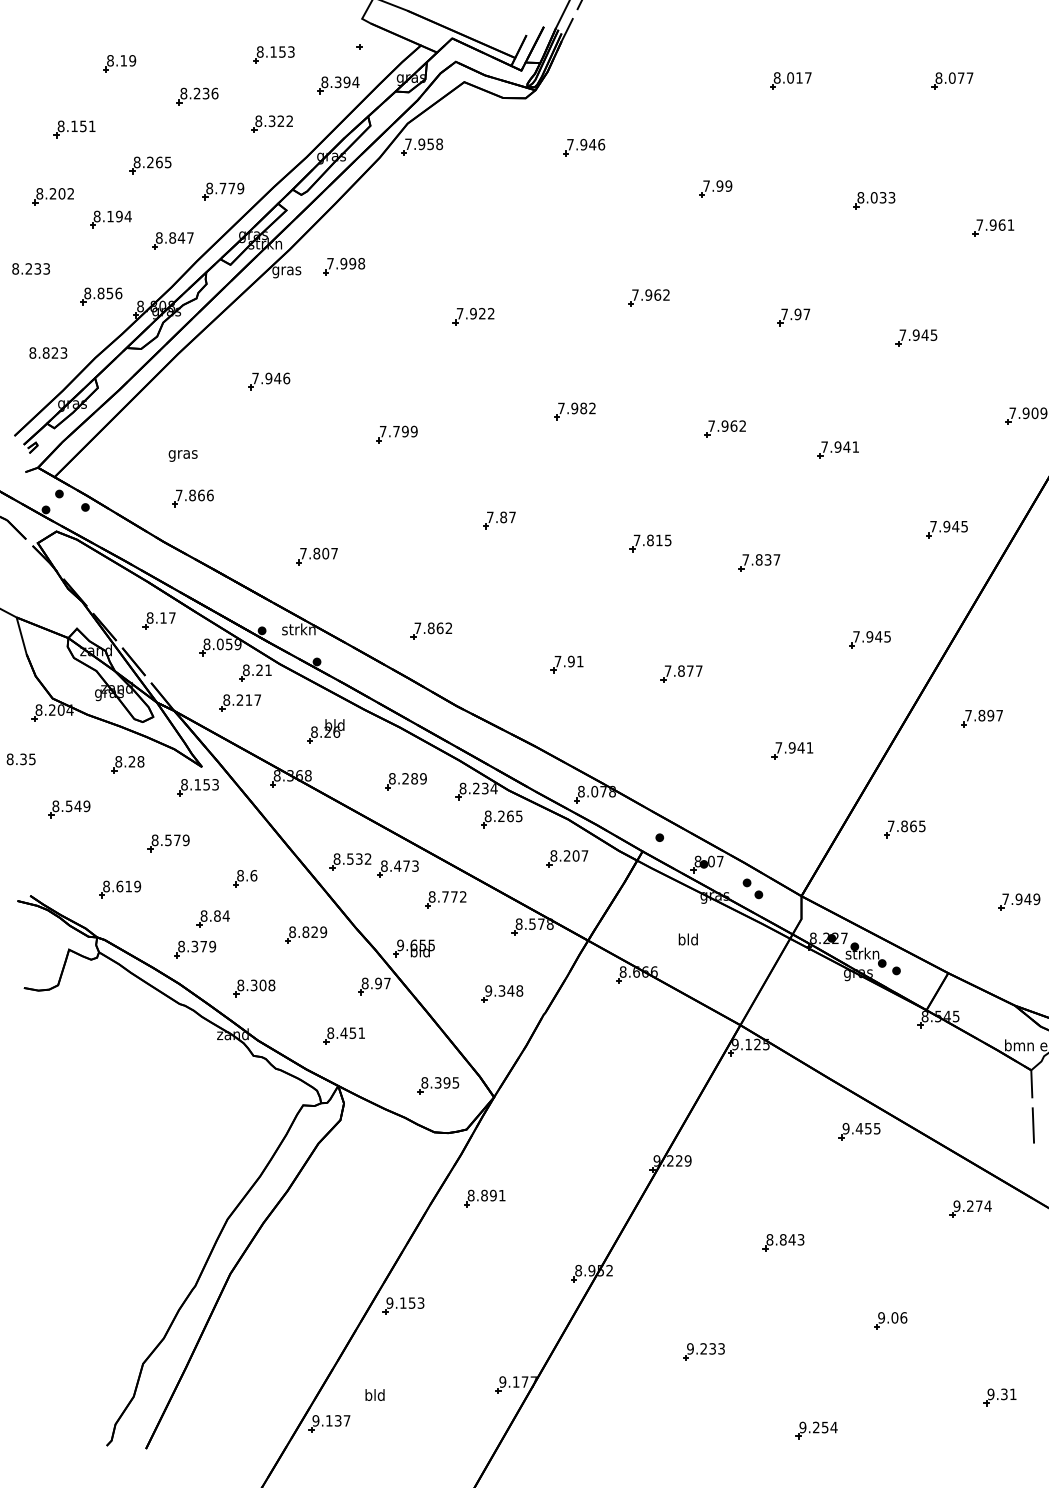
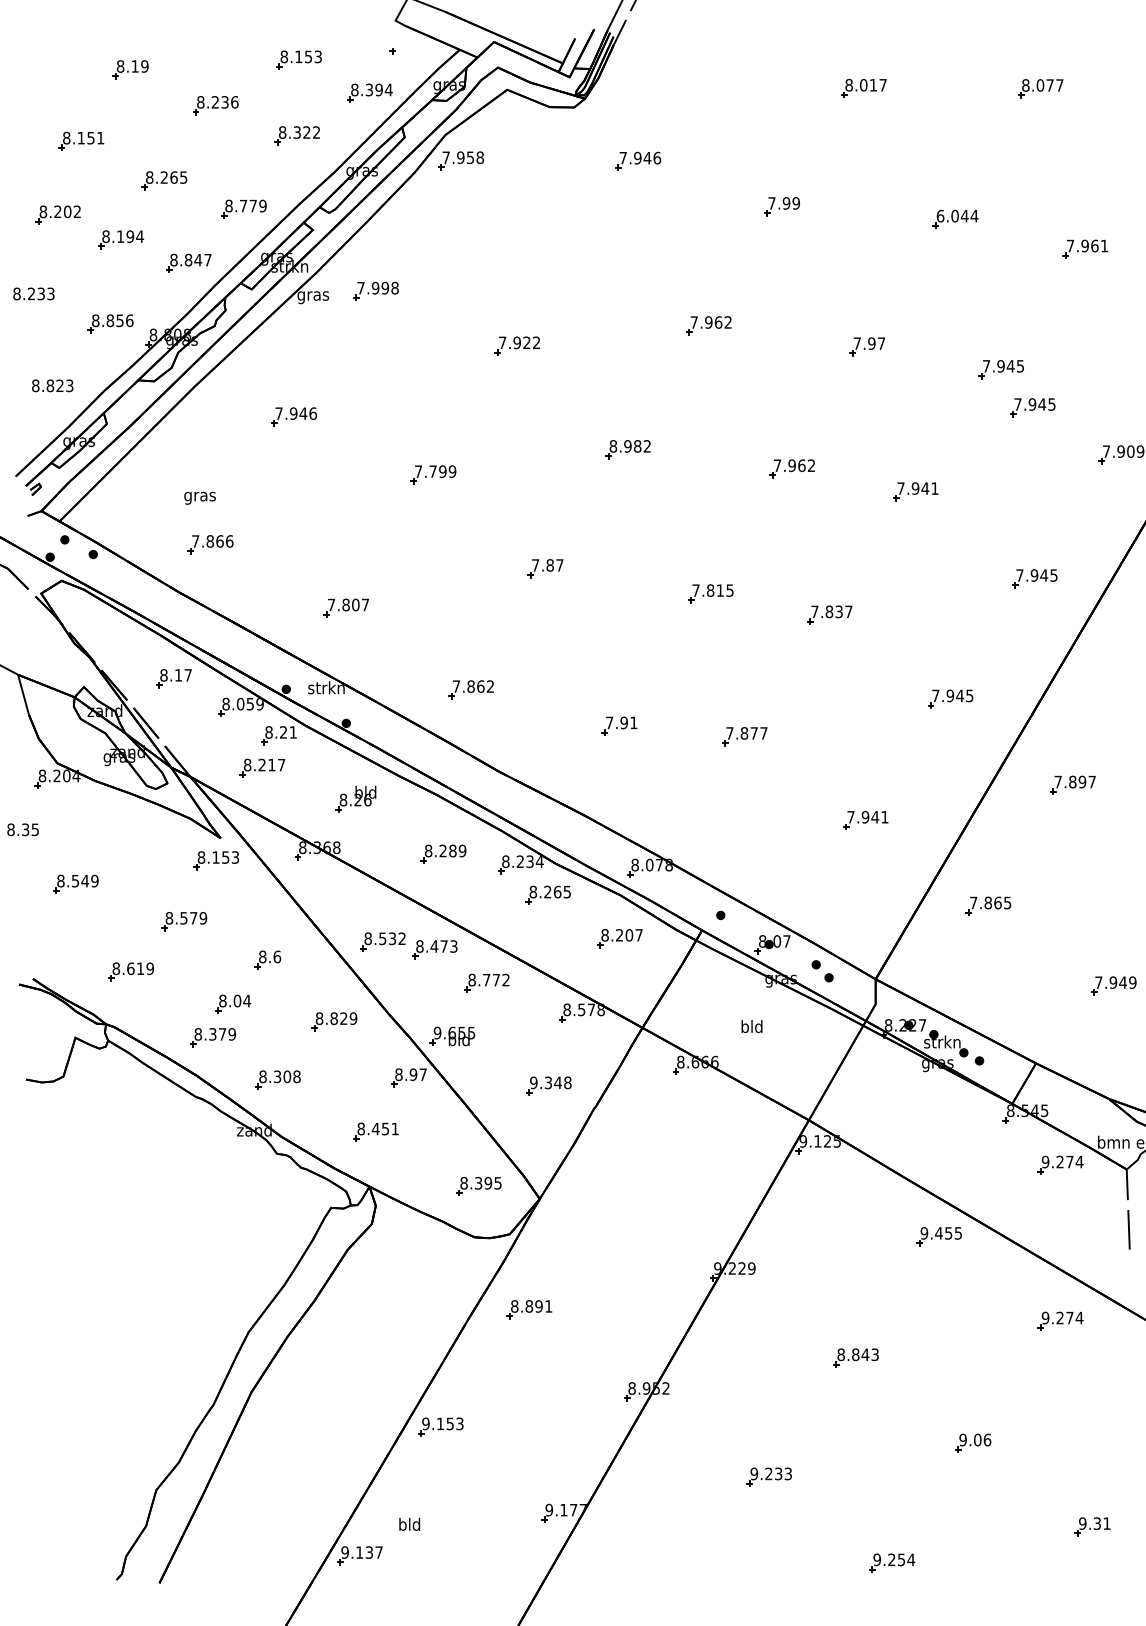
text: (876, 197) -> (957, 215), 8.033 -> 6.044
part: (945, 372) -> (1032, 407), added
text: (561, 408) -> (613, 446), 7.982 -> 8.982
part: (127, 764) -> (139, 835), removed
text: (217, 915) -> (237, 1000), 8.84 -> 8.04
part: (970, 1065) -> (1060, 1164), added

